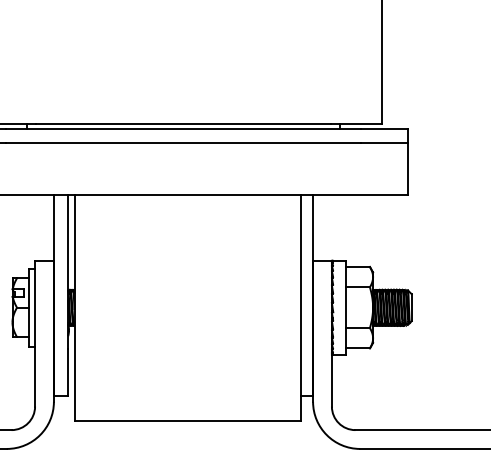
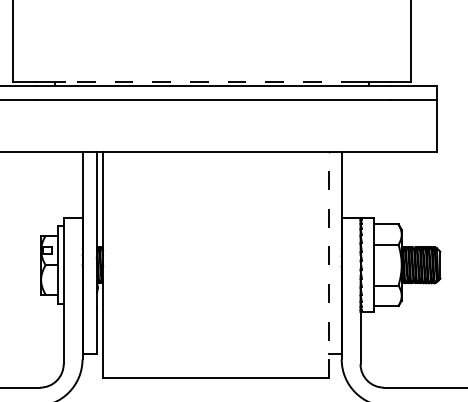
line: (183, 124) -> (212, 82), solid -> dashed
line: (300, 307) -> (329, 265), solid -> dashed

